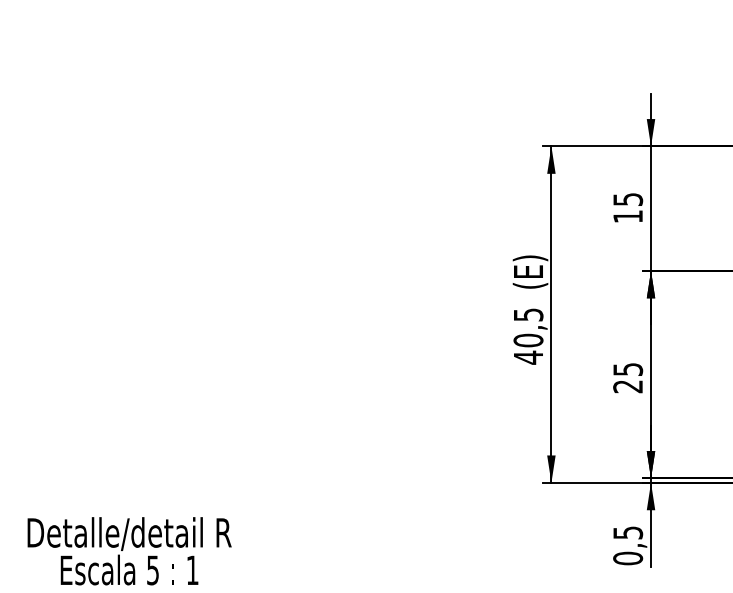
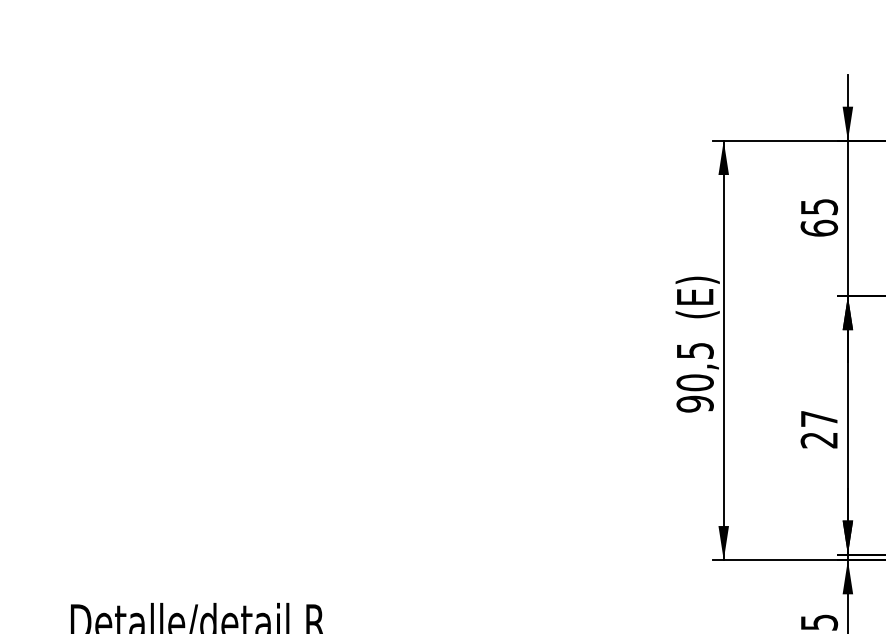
text: (628, 216) -> (819, 228), 15 -> 65
text: (528, 357) -> (695, 403), 40,5 -> 90,5
text: (628, 369) -> (819, 418), 25 -> 27

